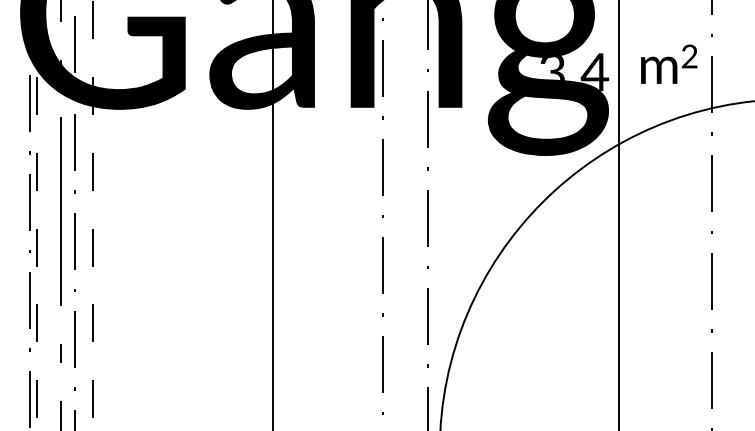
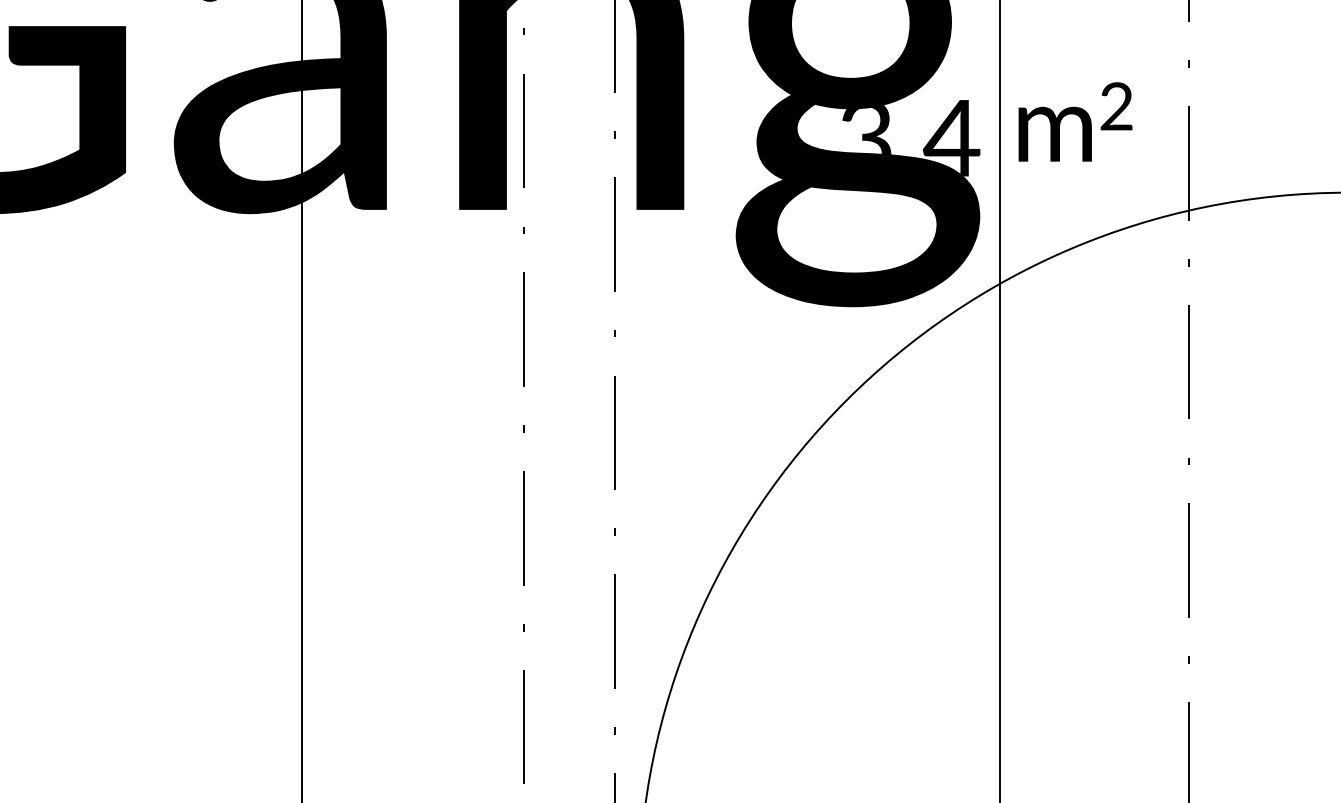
text: (669, 63) -> (1075, 120), moved

